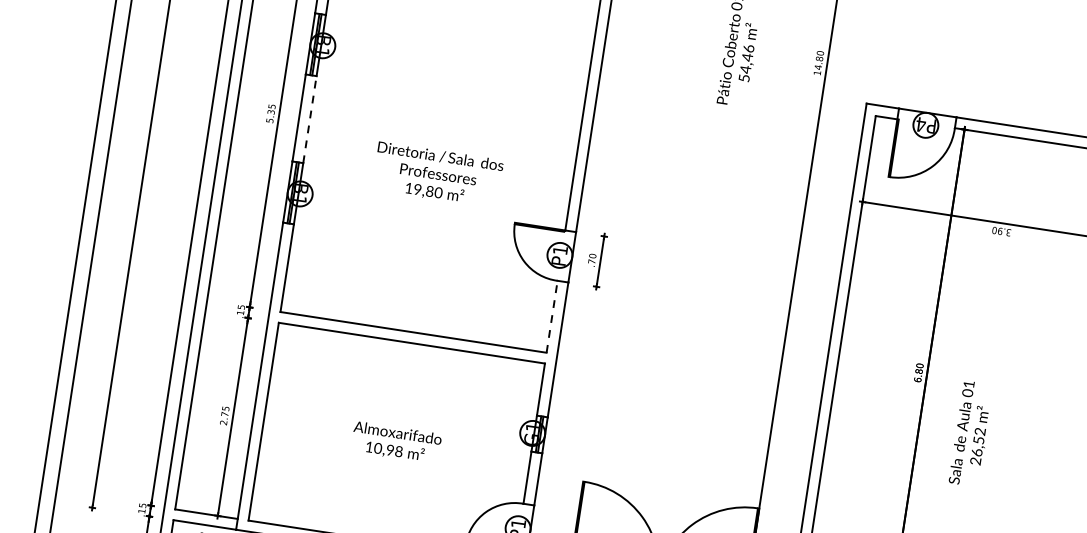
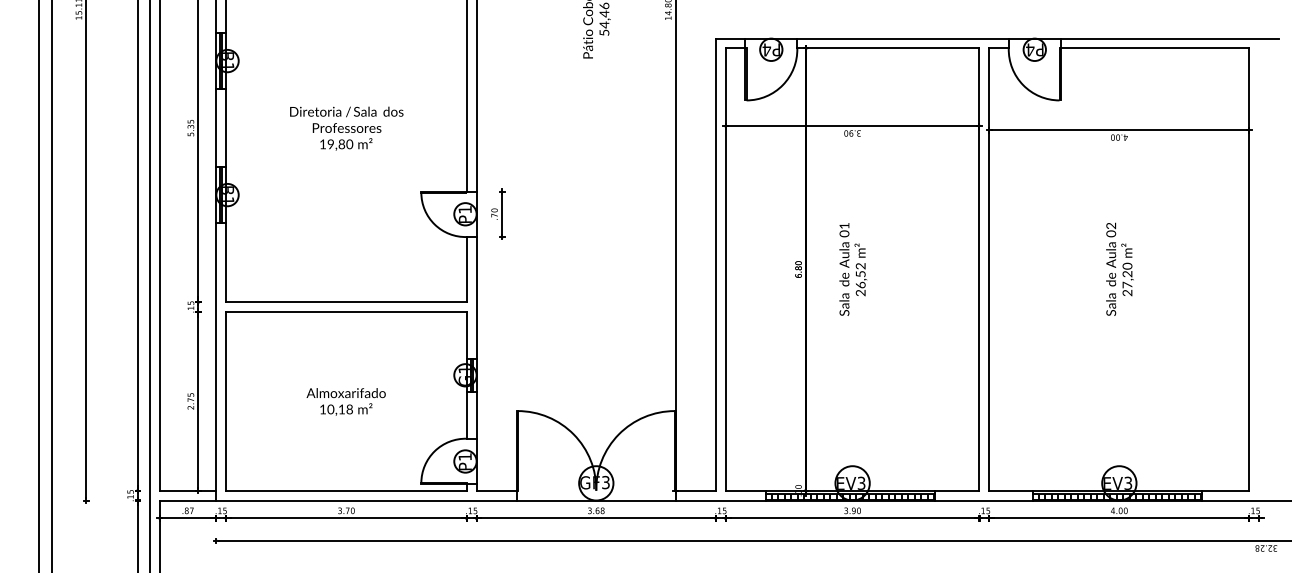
line: (310, 119) -> (226, 127), dashed -> solid
text: (437, 174) -> (346, 128), moved
line: (551, 316) -> (466, 269), dashed -> solid
text: (971, 434) -> (853, 269), moved
text: (389, 450) -> (341, 409), 10,98 -> 10,18

